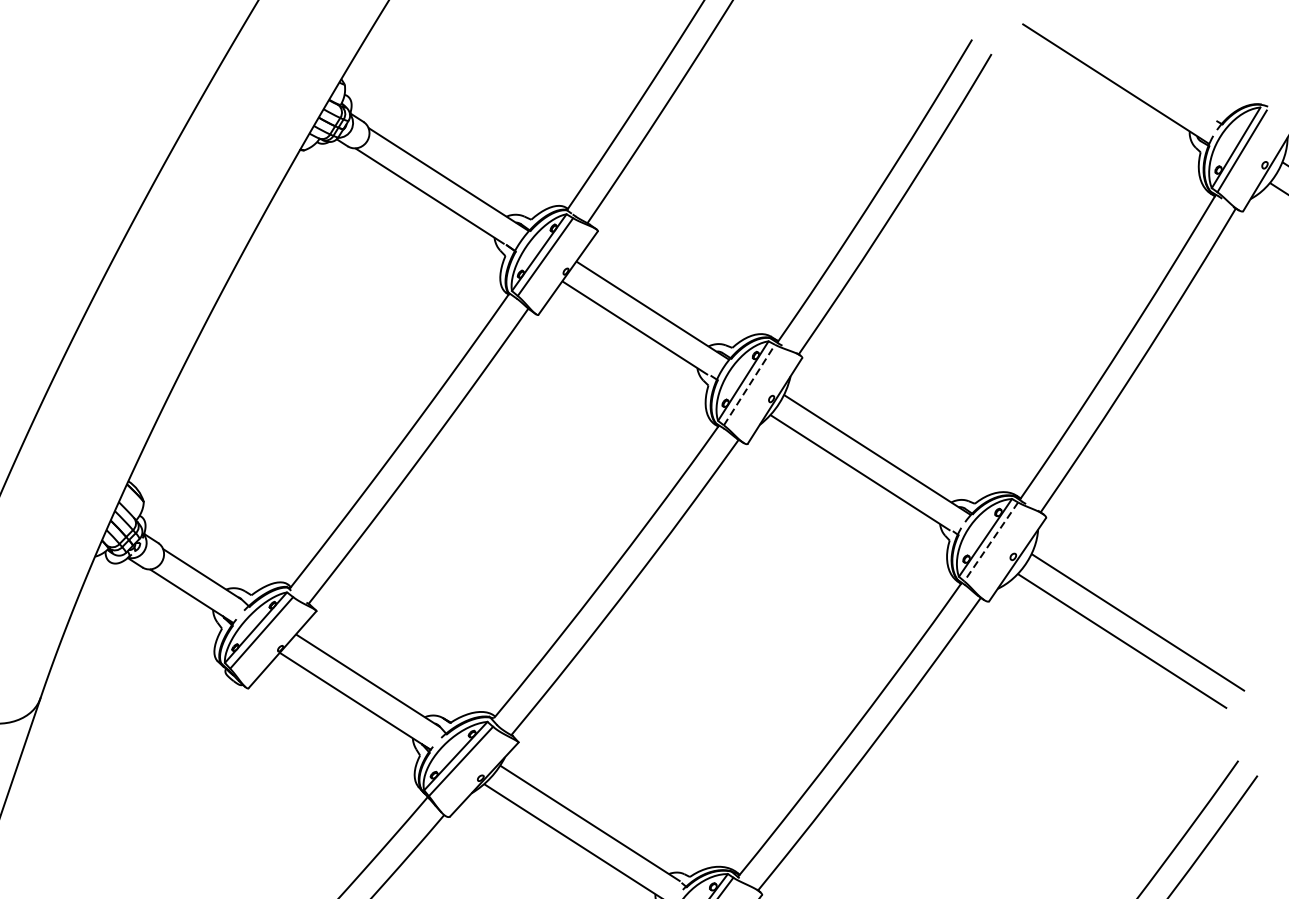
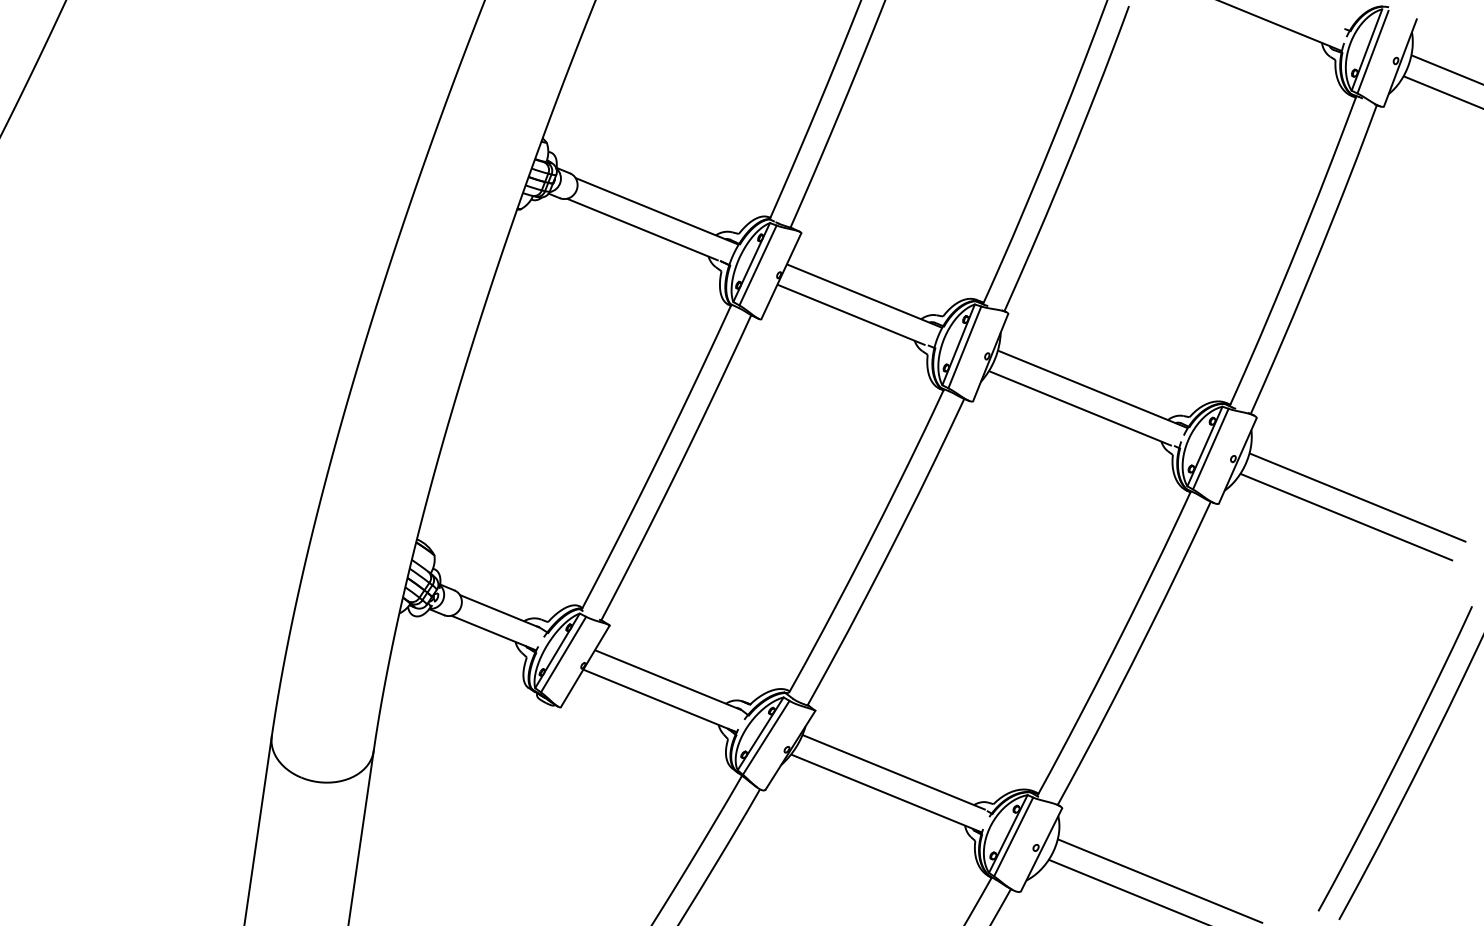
line: (750, 384) -> (965, 346), dashed -> solid
line: (990, 542) -> (1210, 449), dashed -> solid

